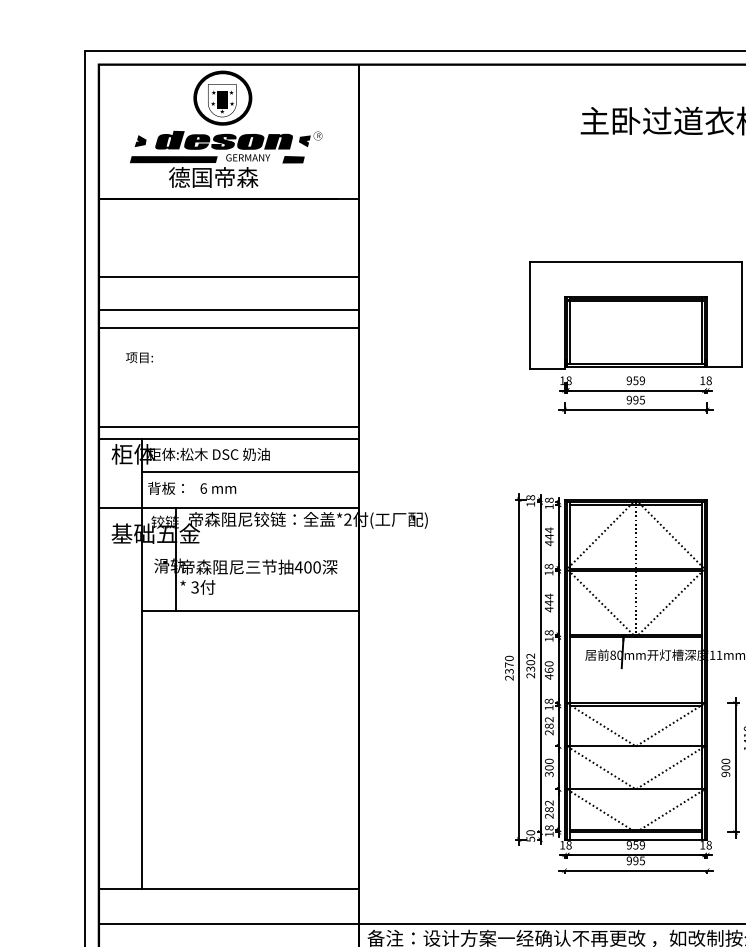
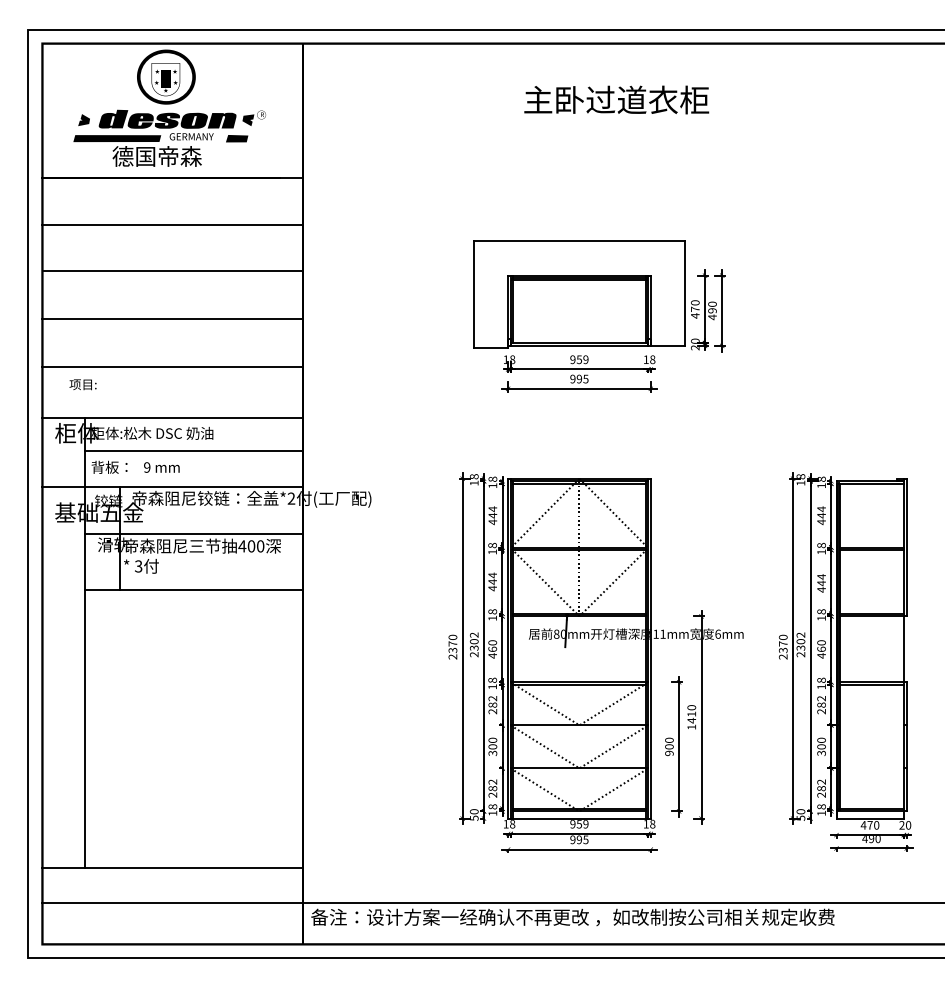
line: (228, 276) -> (172, 224), moved
line: (228, 310) -> (172, 319), moved
line: (228, 328) -> (172, 271), moved
text: (138, 357) -> (82, 384), moved
line: (228, 427) -> (172, 367), moved
text: (203, 488) -> (147, 467), 6 -> 9
line: (249, 555) -> (193, 534), added

